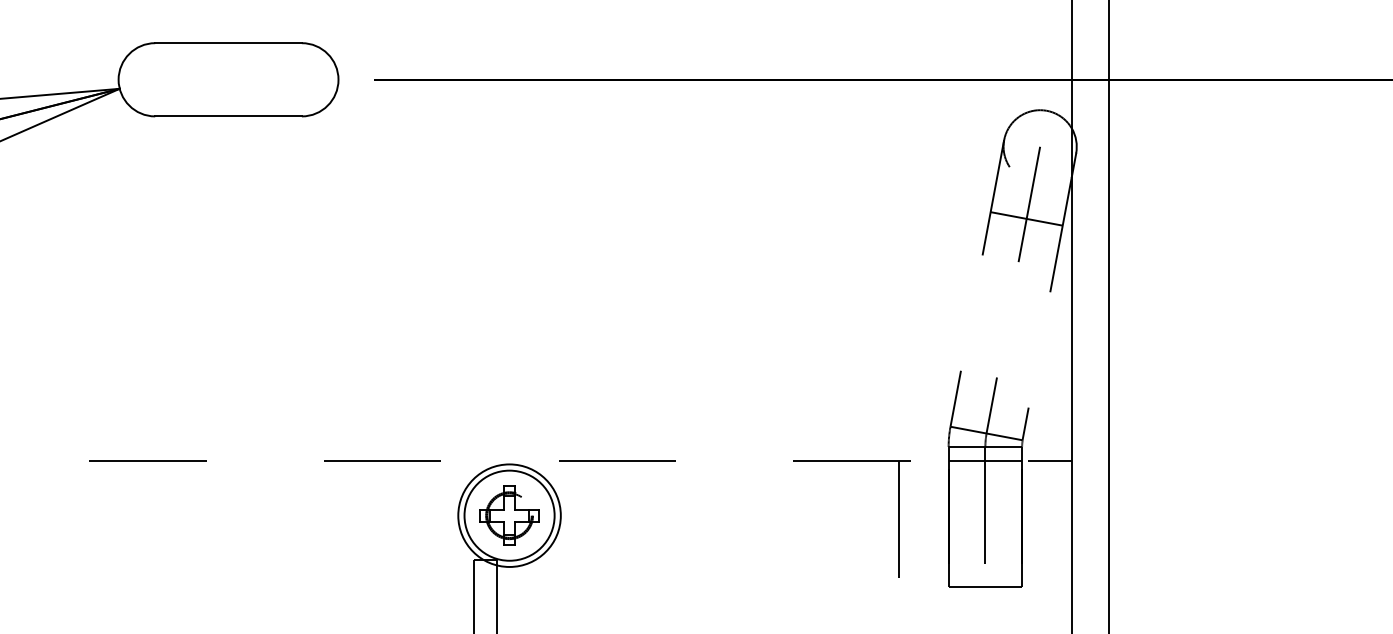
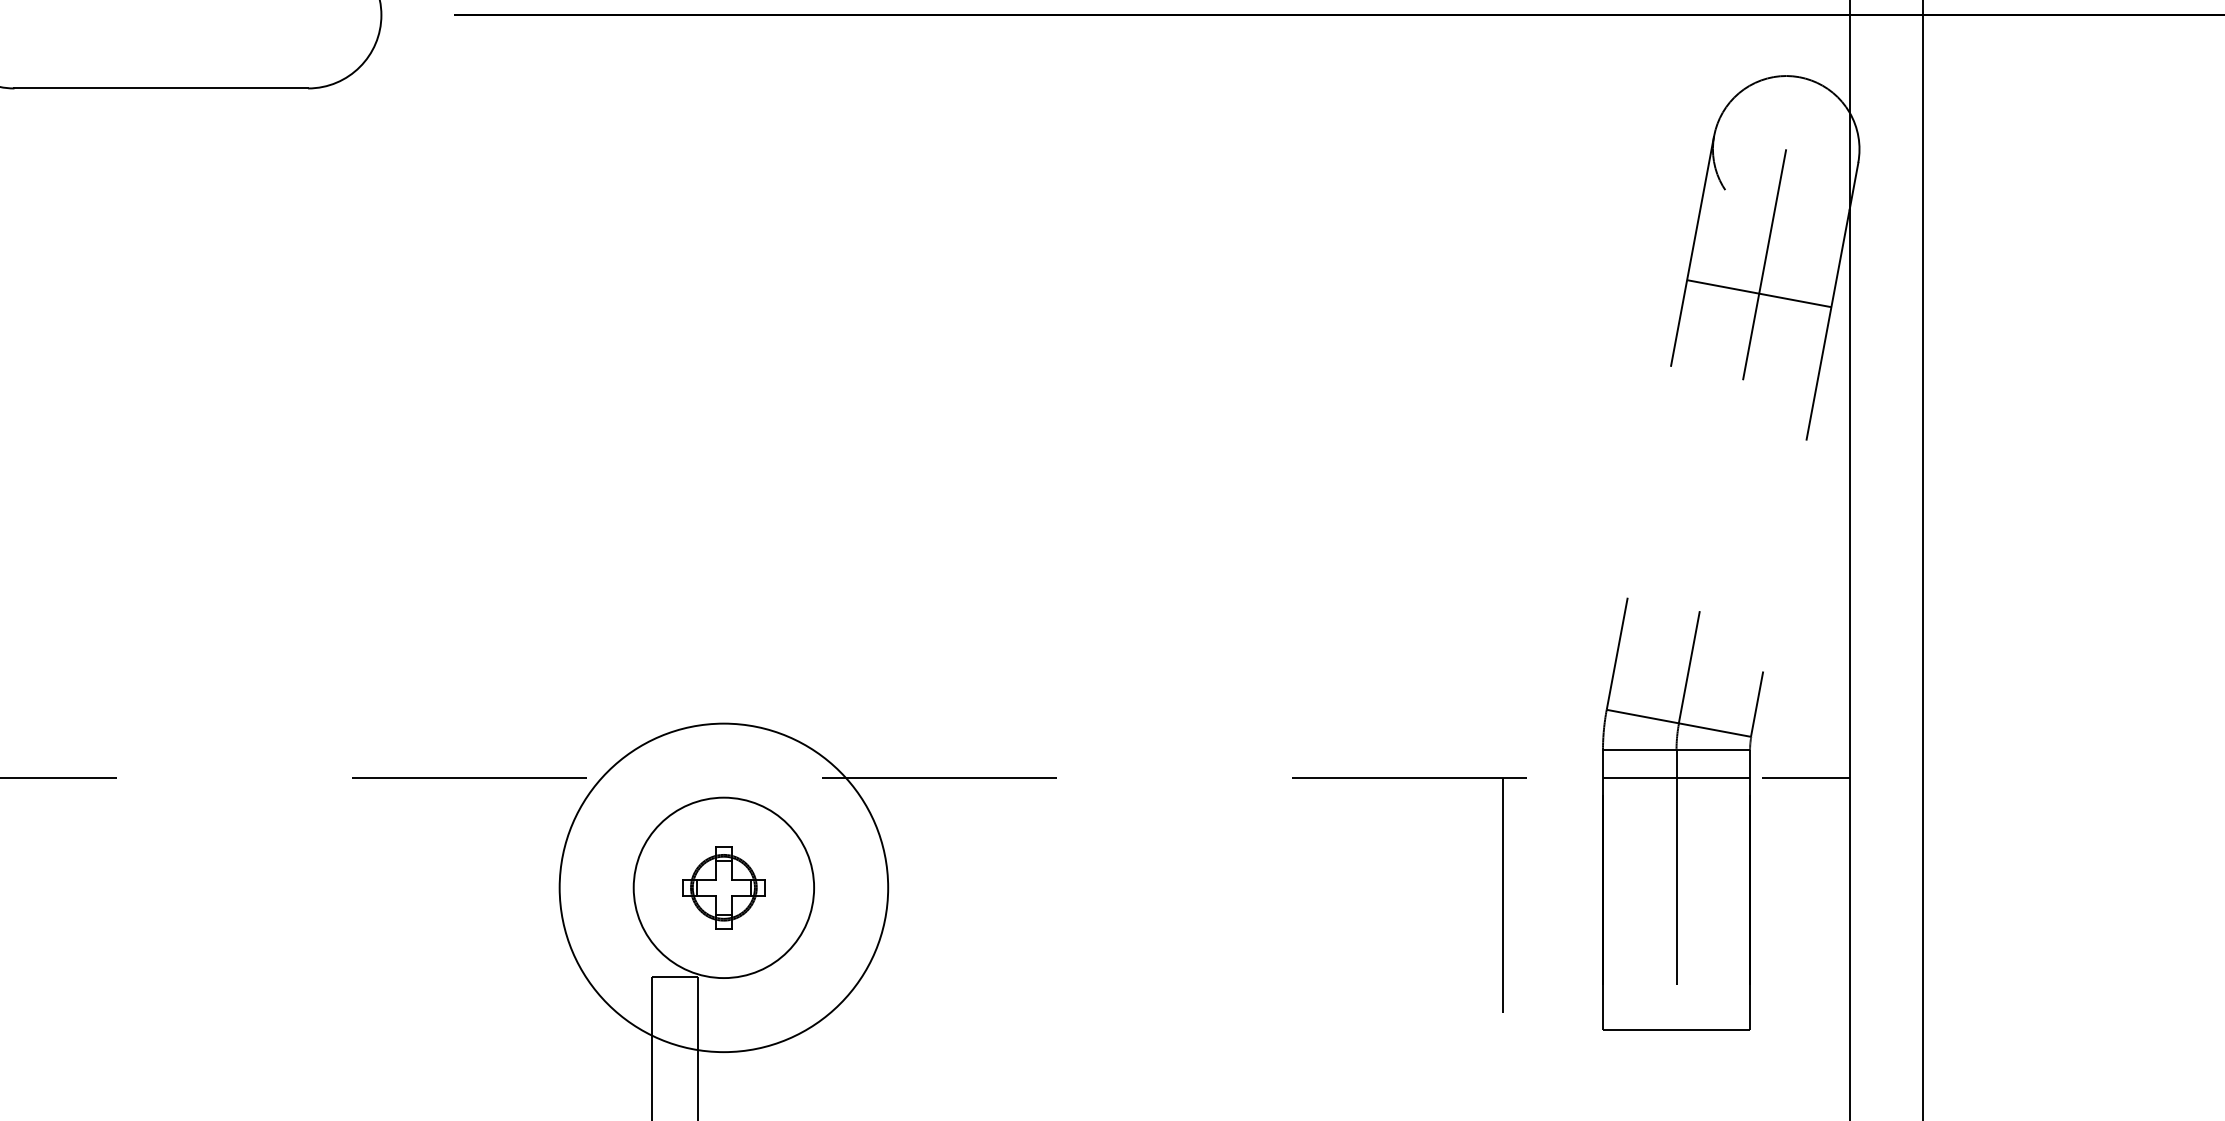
circle: (509, 515) -> (723, 887), size x1.6
part: (509, 515) -> (723, 887), size x0.7

